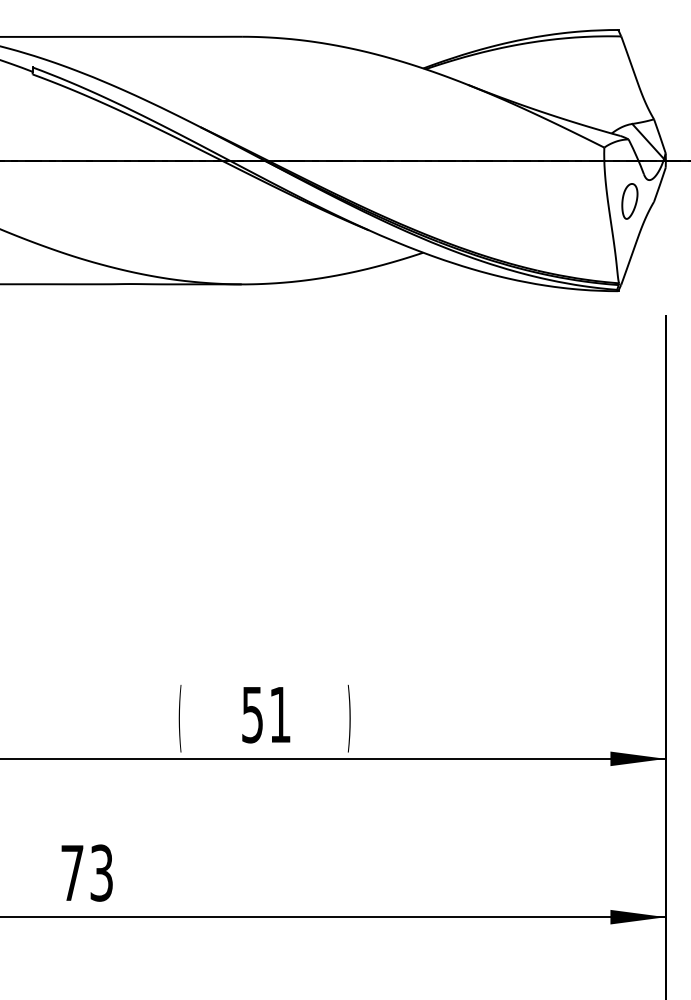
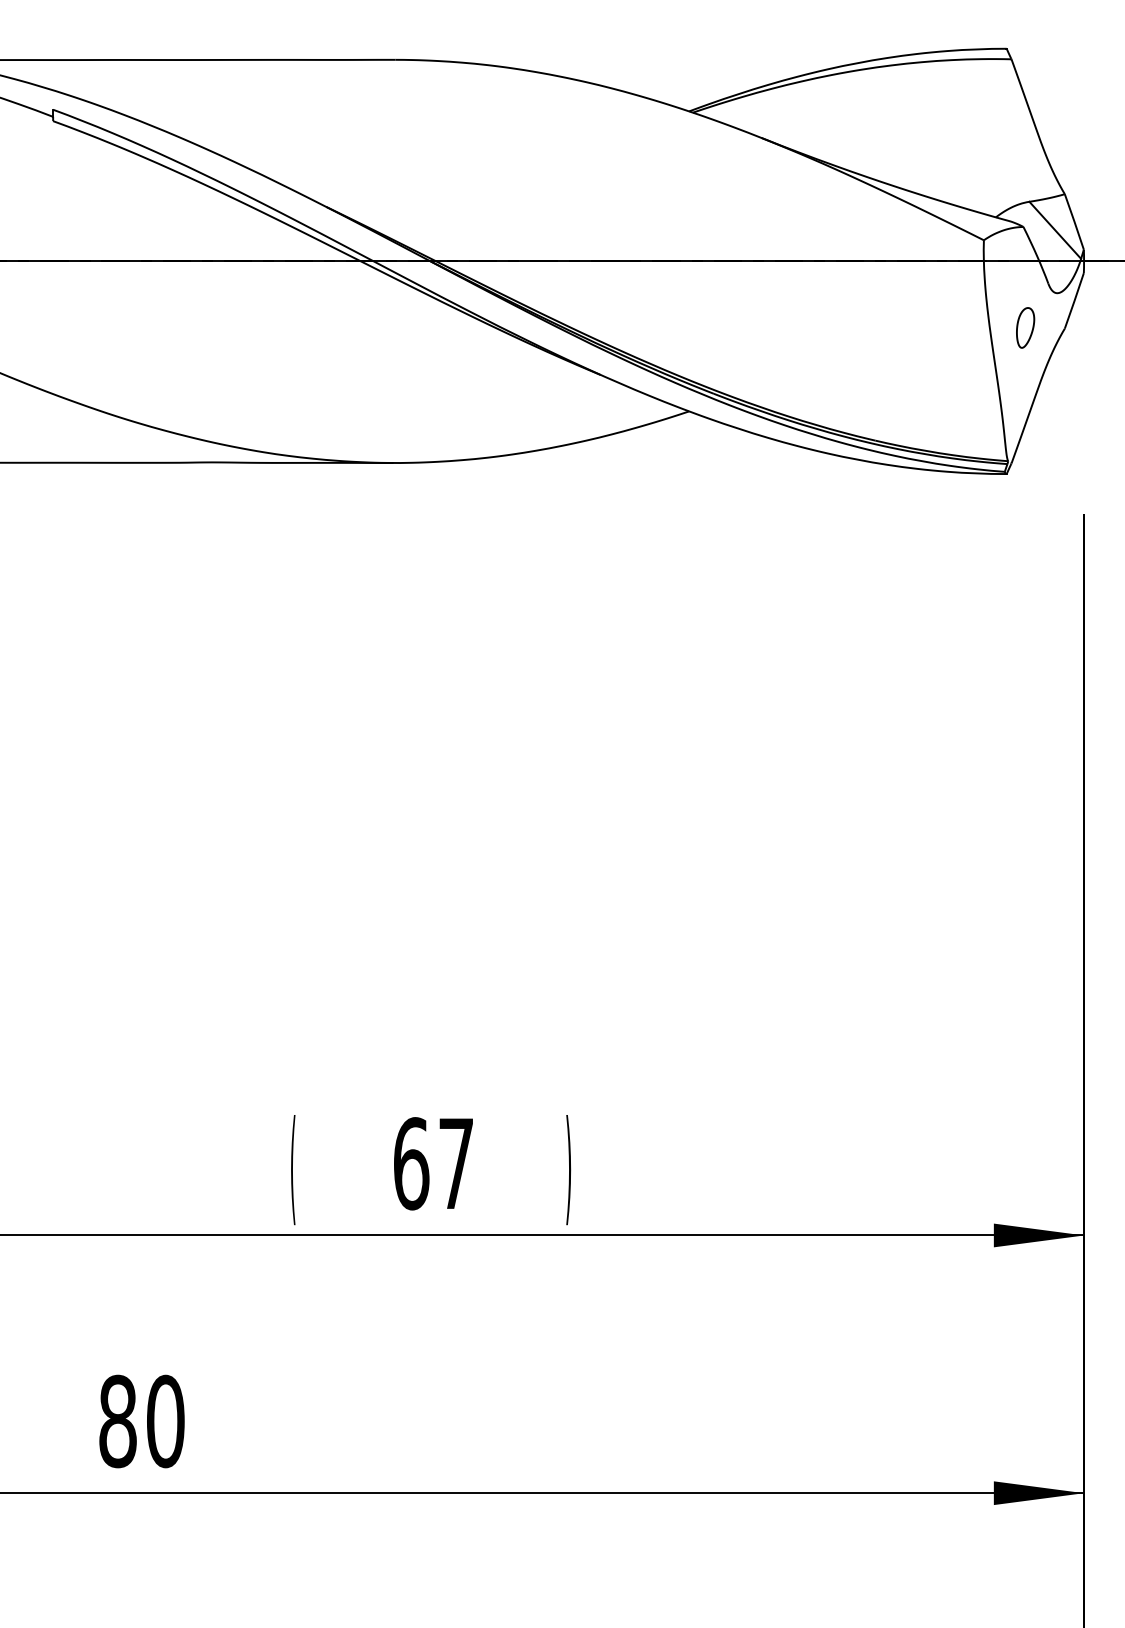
part: (629, 201) -> (1024, 328), size x0.7
text: (266, 714) -> (433, 1163), 51 -> 67
text: (87, 872) -> (142, 1420), 73 -> 80

